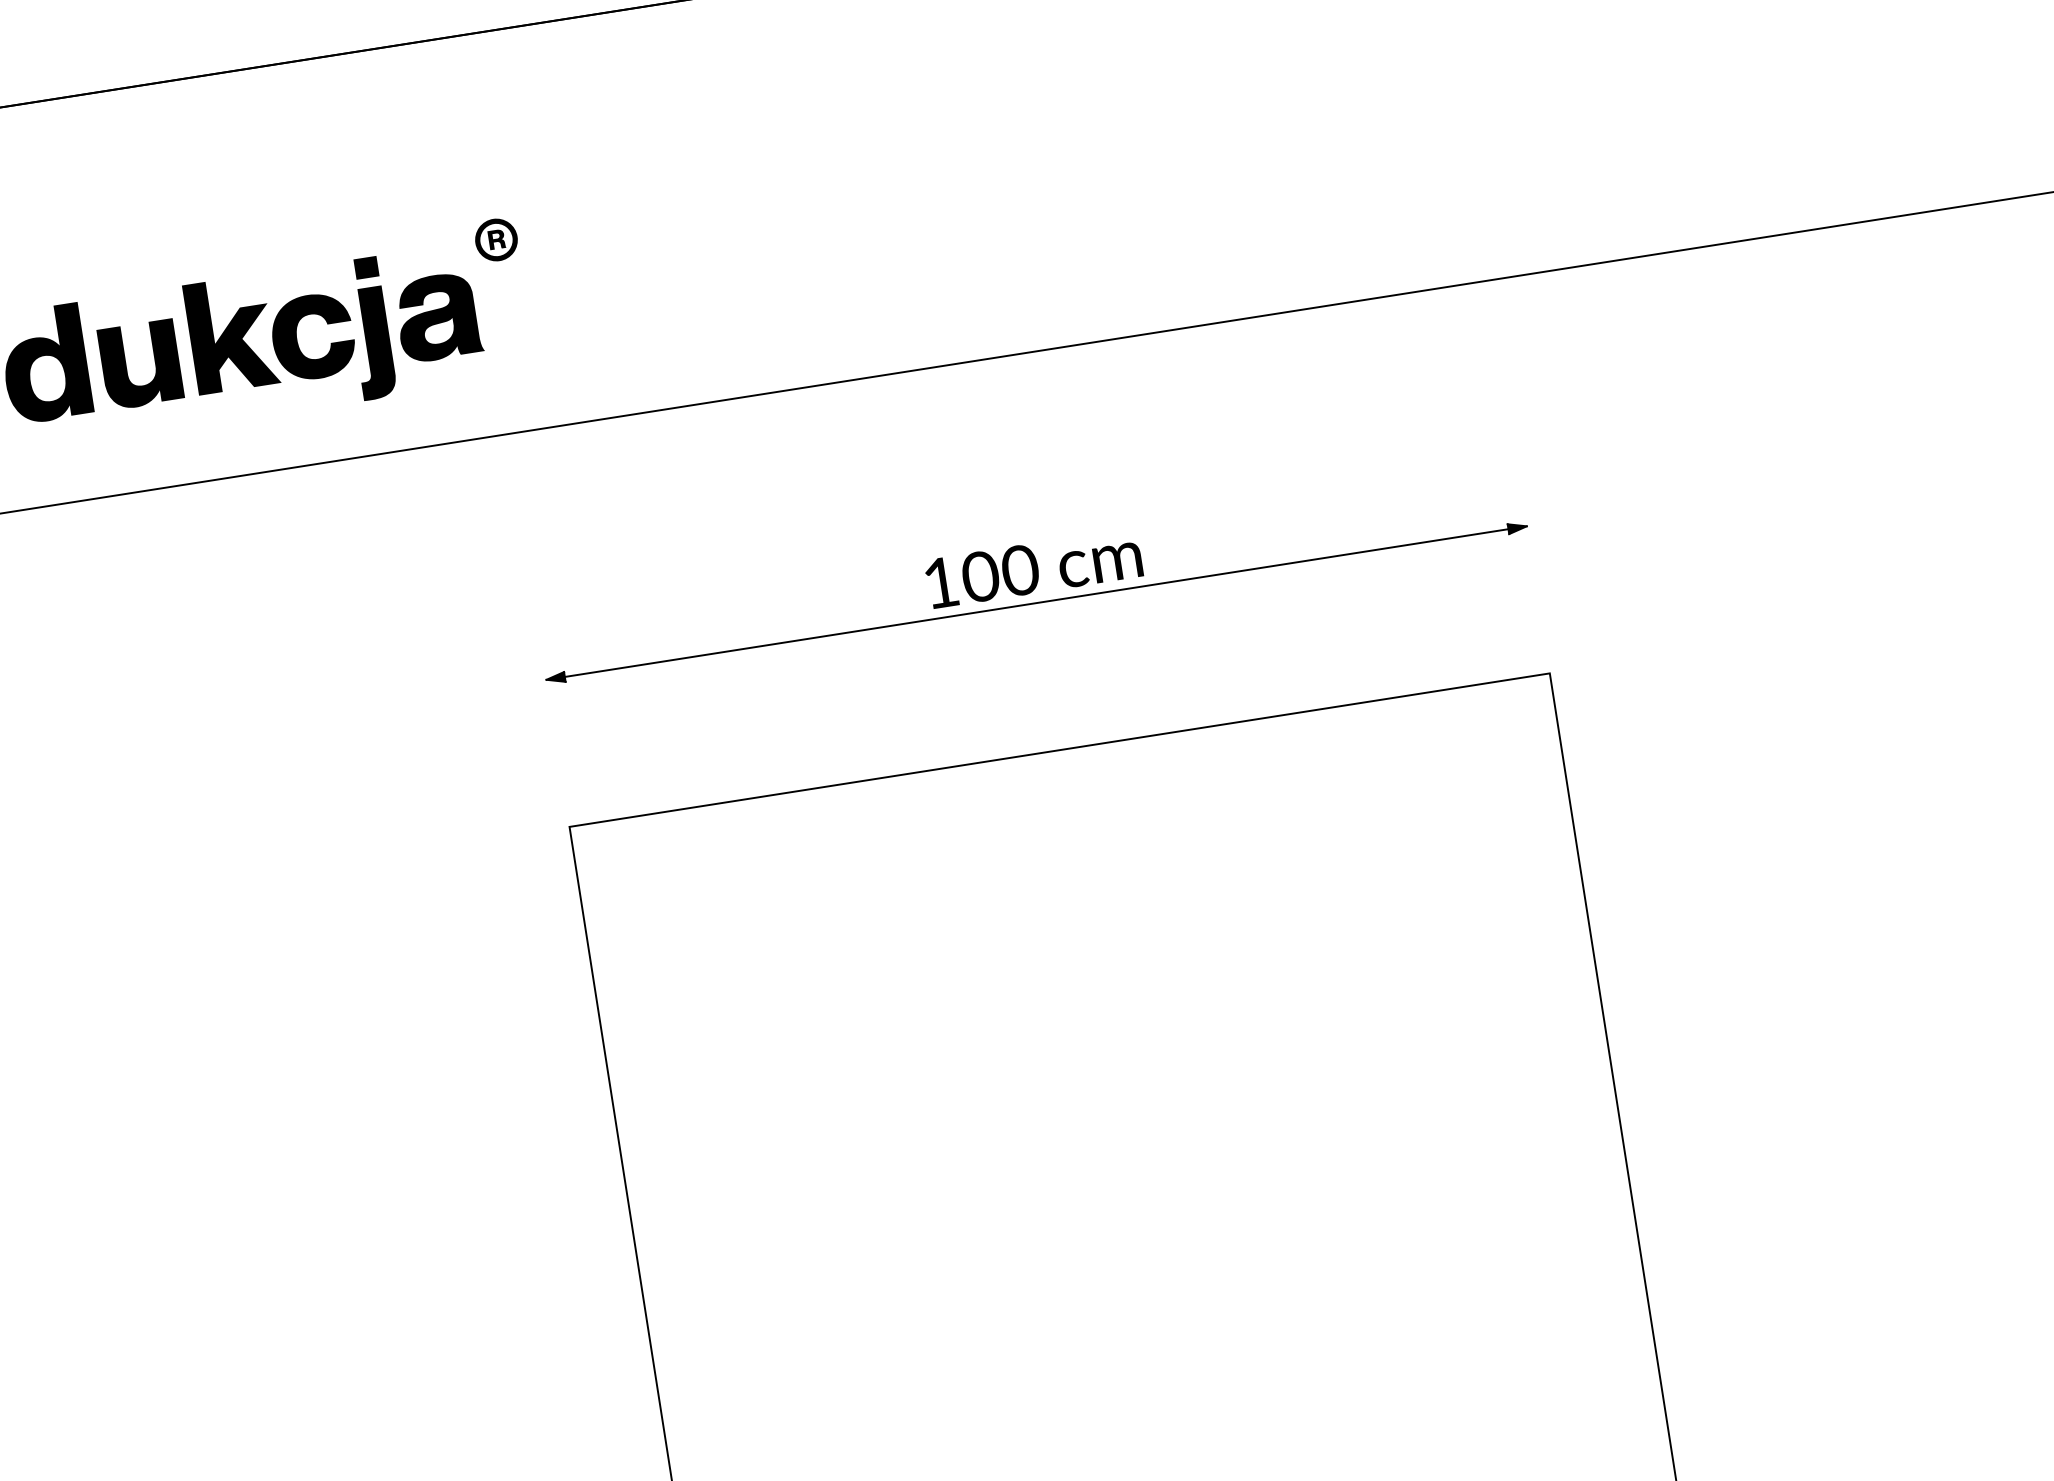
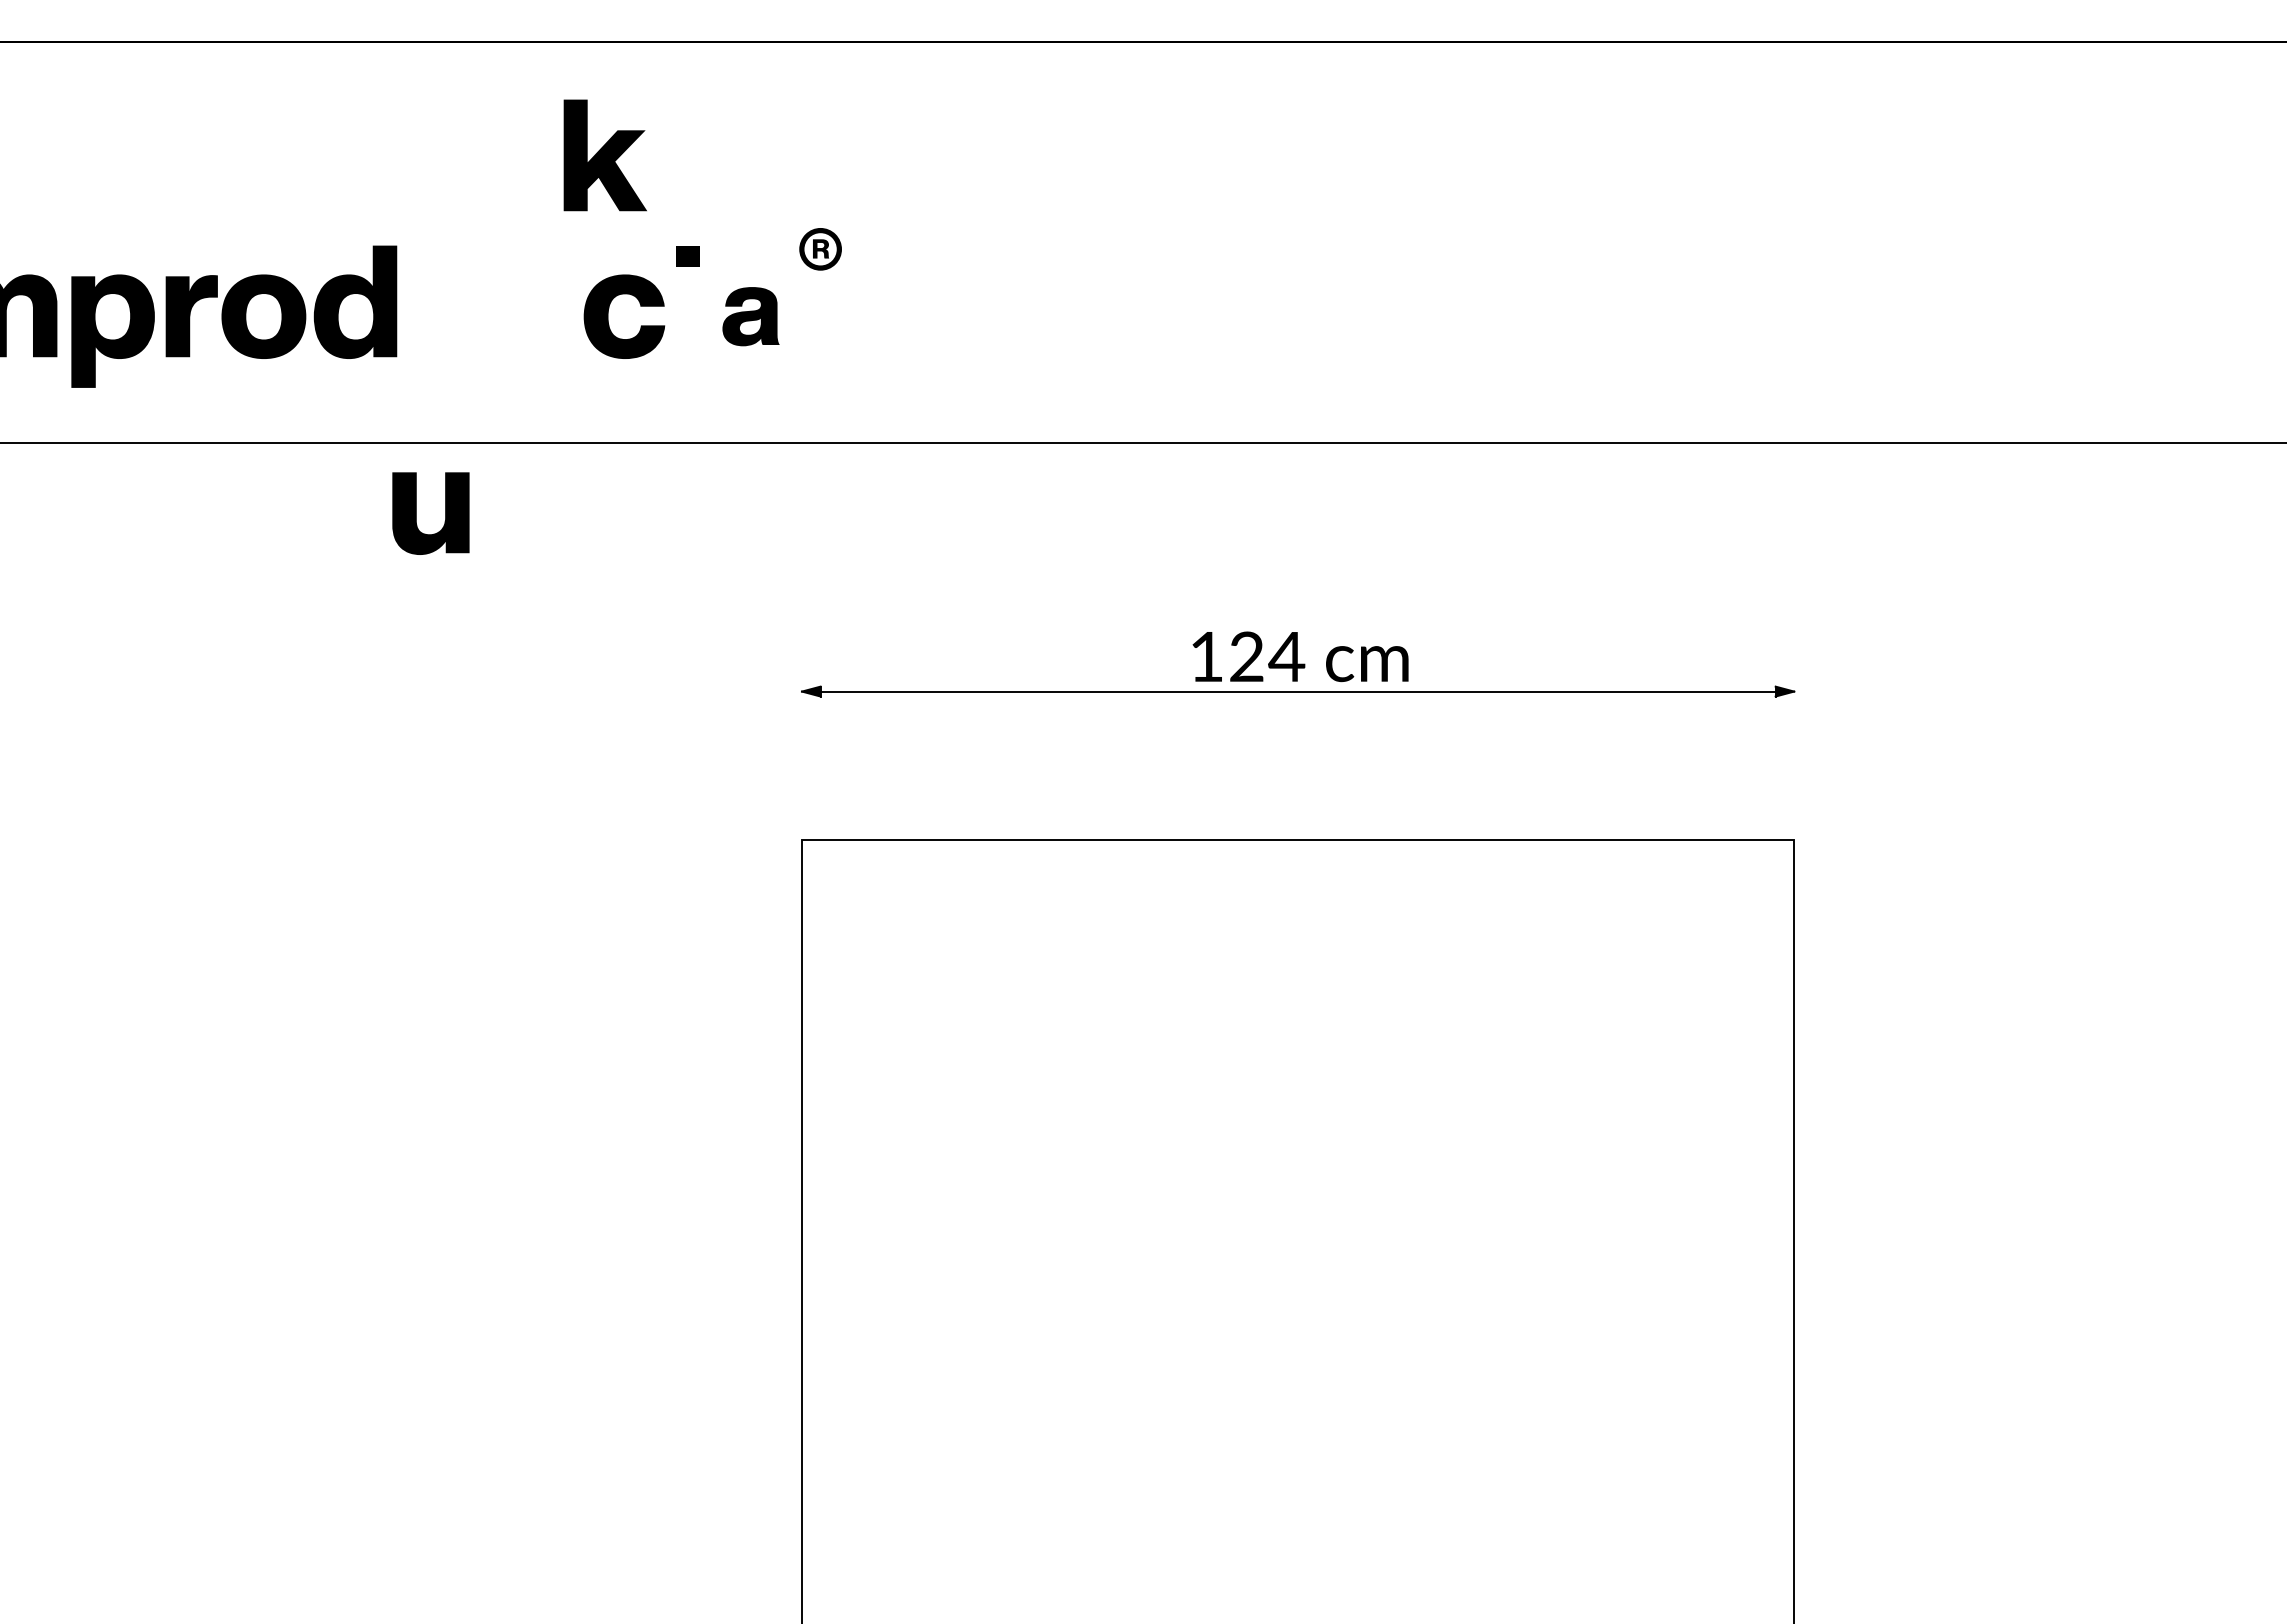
part: (437, 317) -> (750, 316), size x0.7
part: (230, 334) -> (604, 155), moved
fill: (372, 343) -> (682, 332), removed
part: (126, 366) -> (416, 513), moved
text: (1000, 573) -> (1267, 656), 100 -> 124

